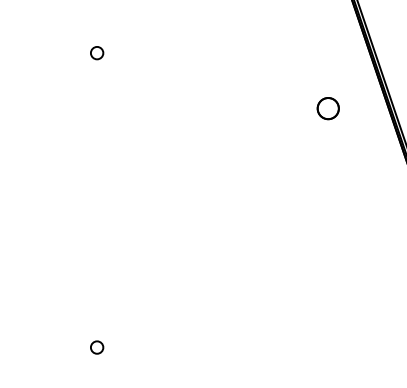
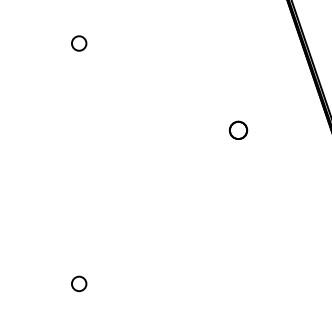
circle: (96, 52) -> (78, 42), size x1.43
circle: (327, 108) -> (237, 130), moved
circle: (96, 347) -> (78, 283), size x1.43

